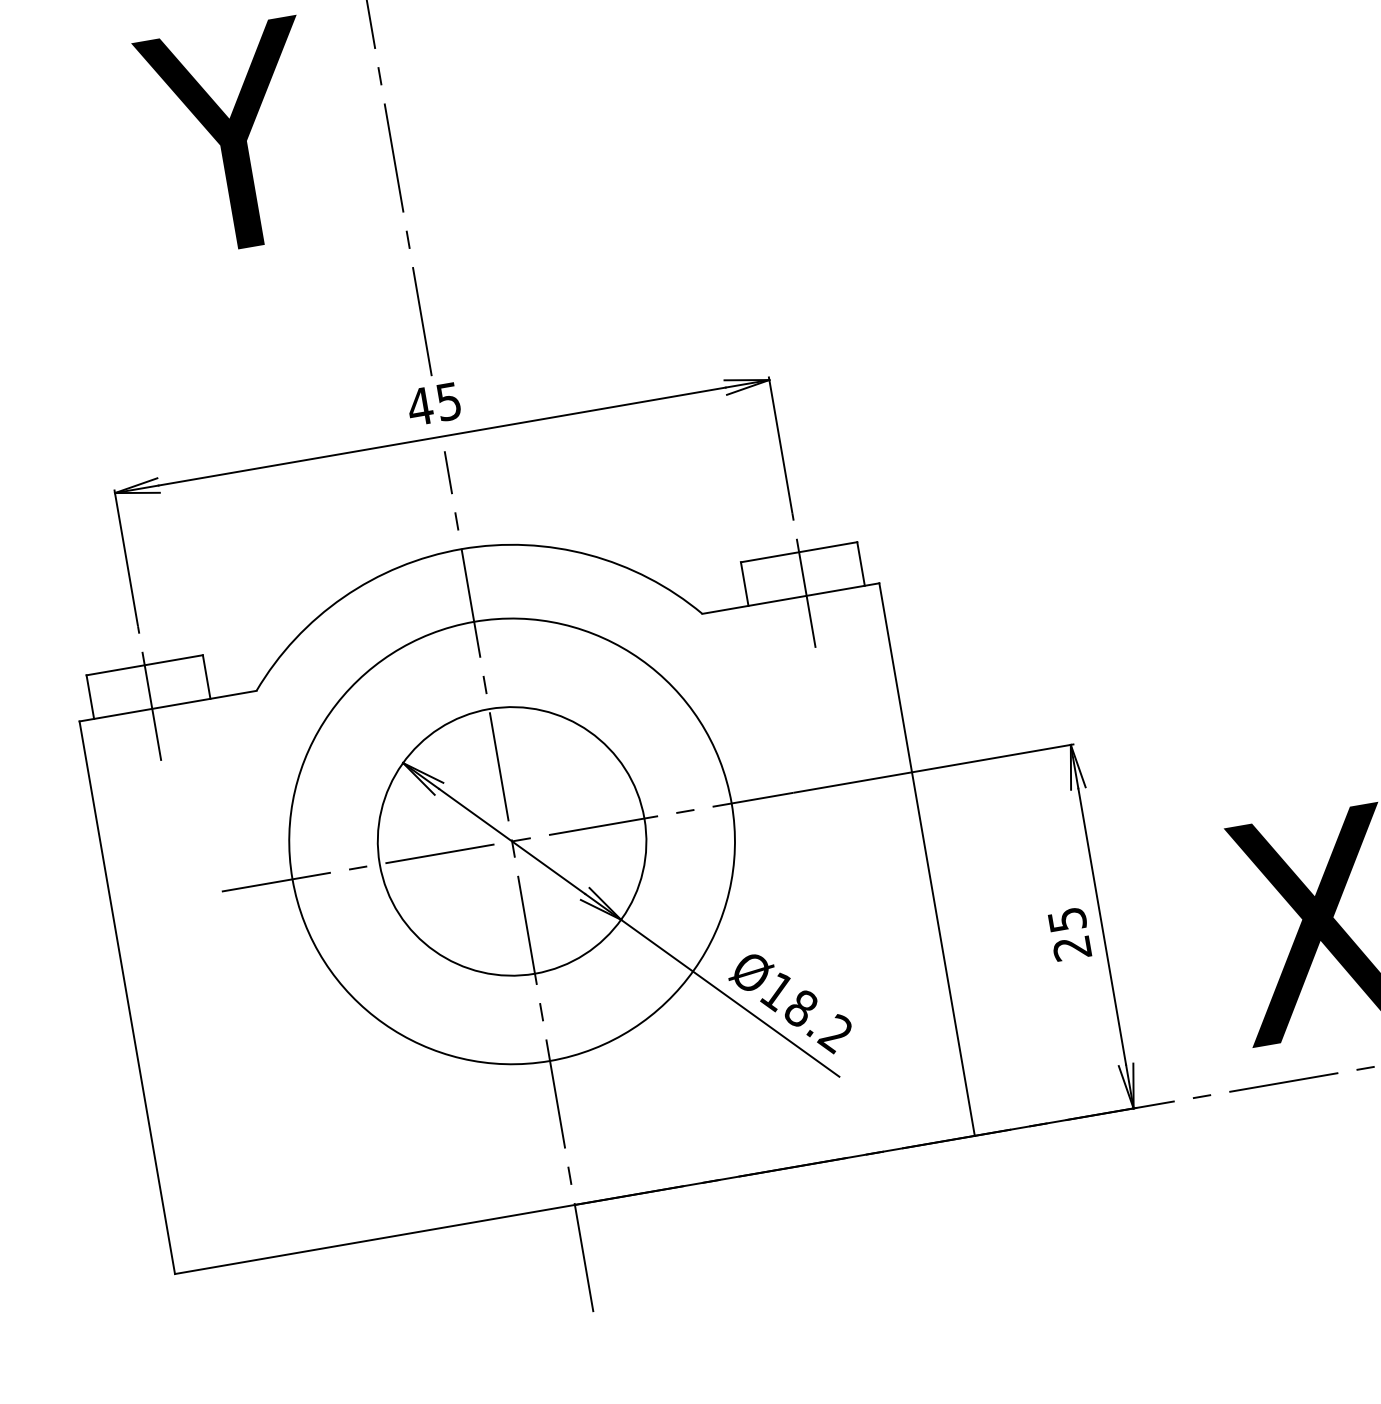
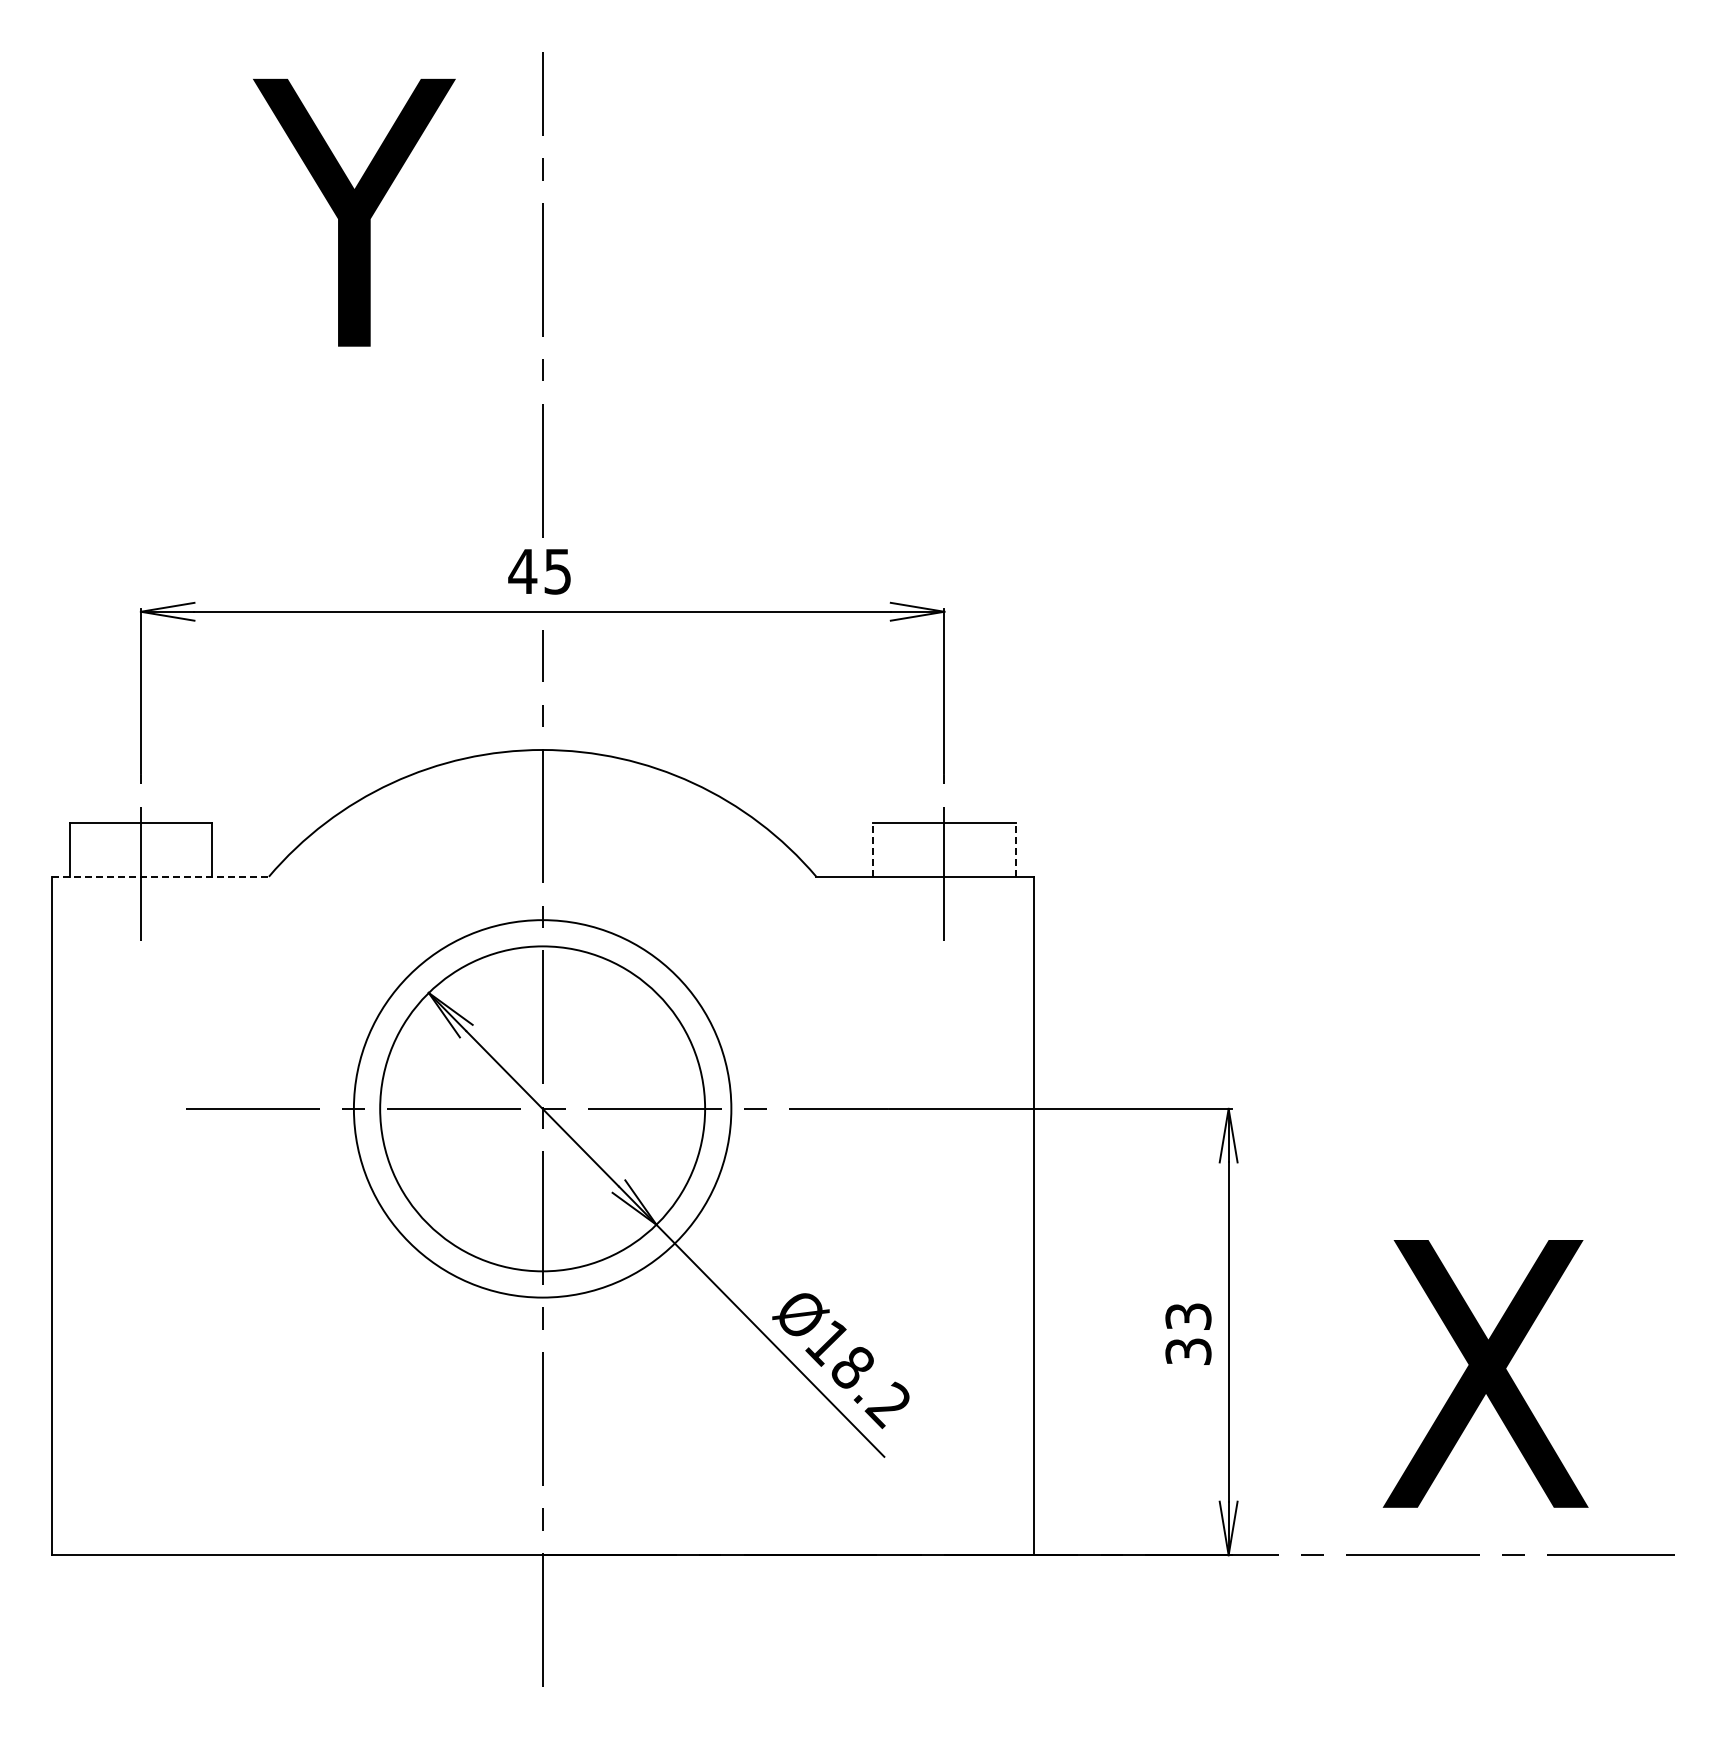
line: (860, 563) -> (1015, 849), solid -> dashed
line: (744, 583) -> (872, 849), solid -> dashed
line: (168, 705) -> (160, 876), solid -> dashed
circle: (511, 841) -> (542, 1108), size x0.7
text: (1069, 934) -> (1188, 1334), 25 -> 33

